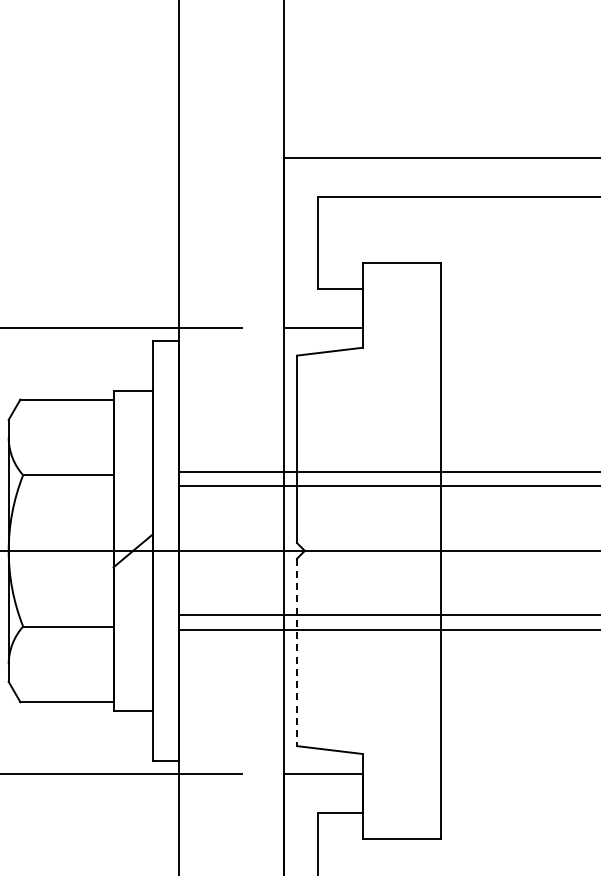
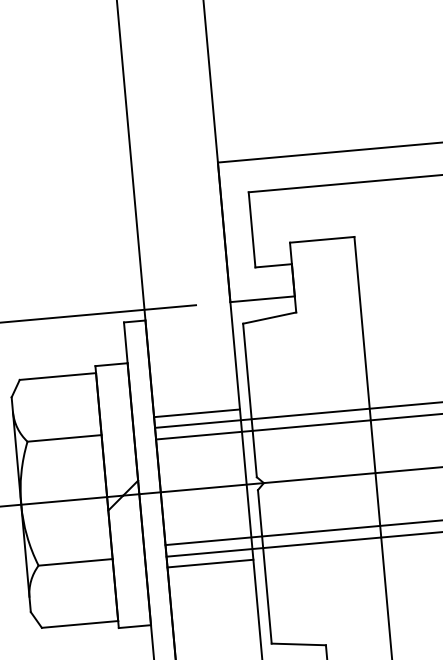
line: (231, 459) -> (197, 413), added
line: (231, 642) -> (210, 563), added
line: (297, 652) -> (265, 566), dashed -> solid

